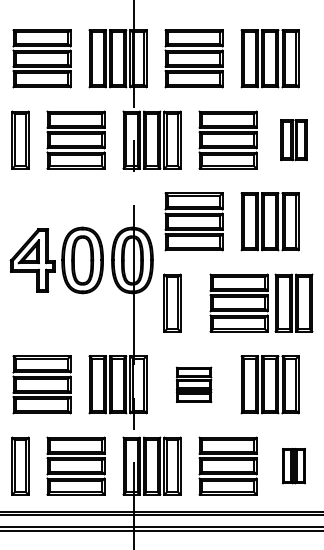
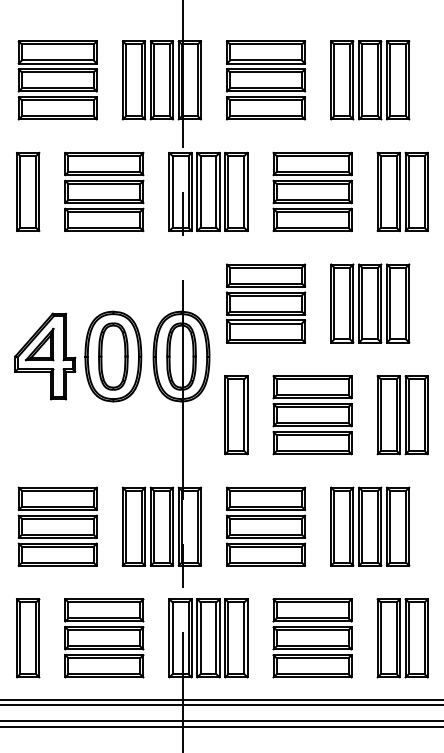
part: (293, 139) -> (402, 190), size x1.43
part: (238, 302) -> (311, 414), moved
part: (193, 384) -> (265, 526), size x1.67
part: (293, 465) -> (402, 637), size x1.67

